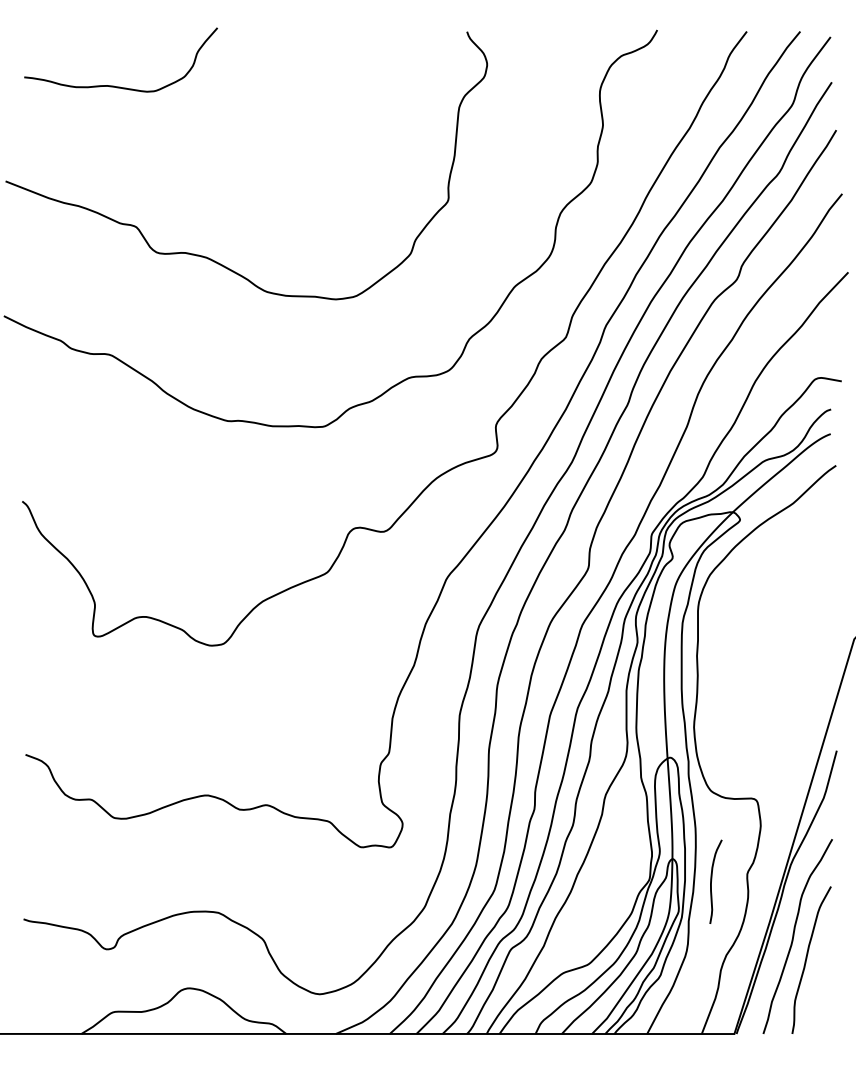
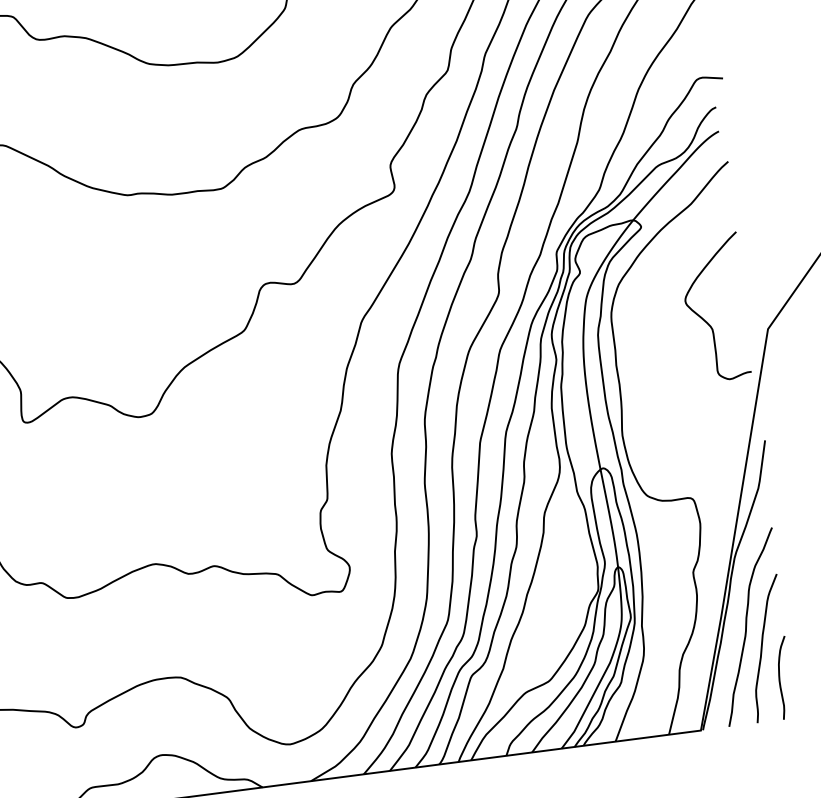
curve: (792, 621) -> (705, 319), added
curve: (712, 880) -> (780, 676), moved

